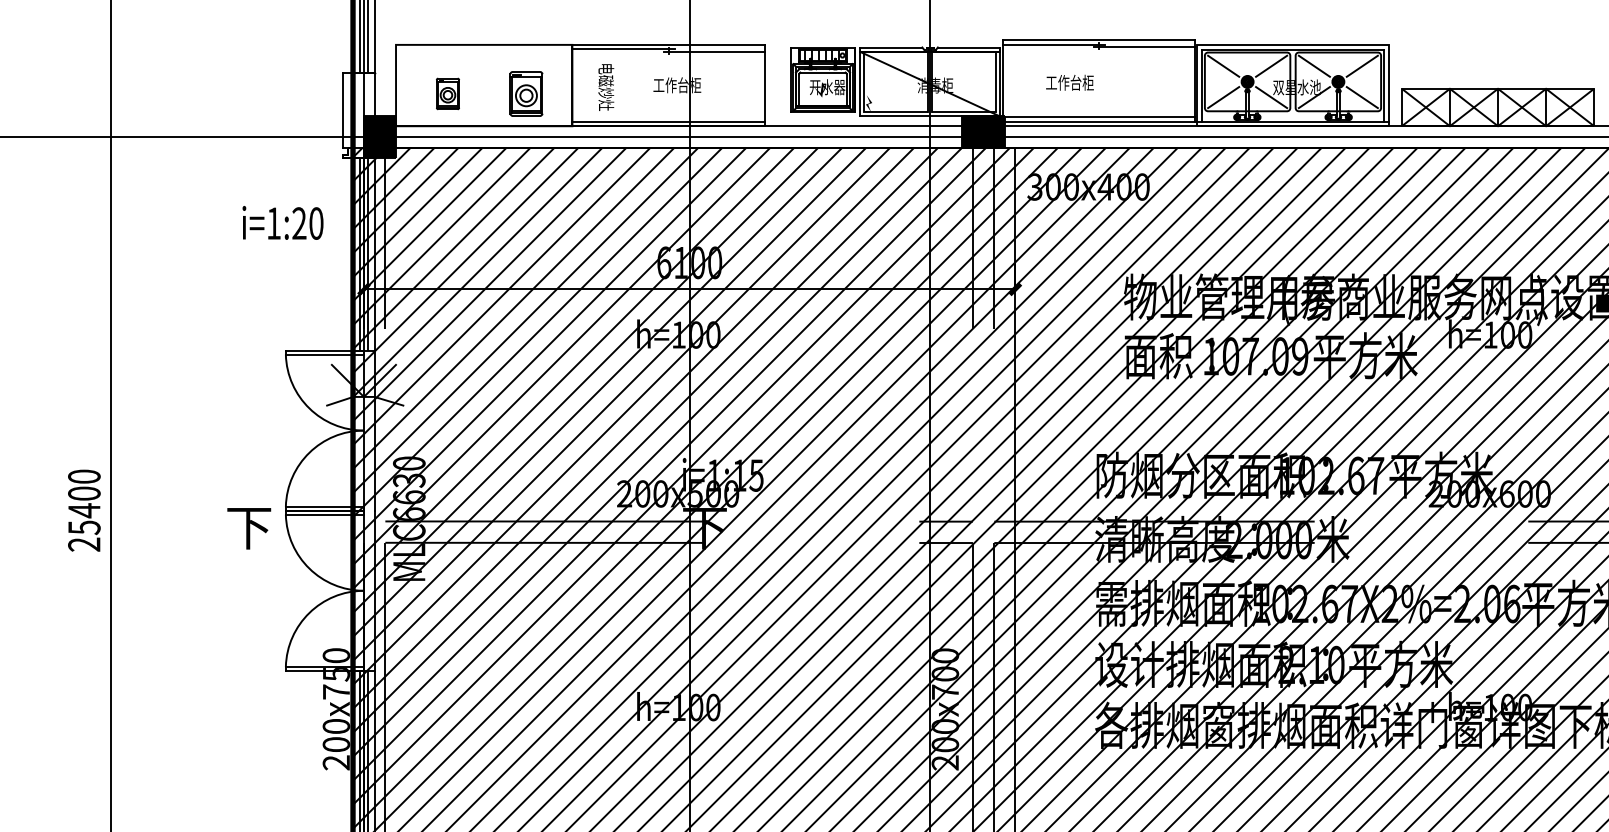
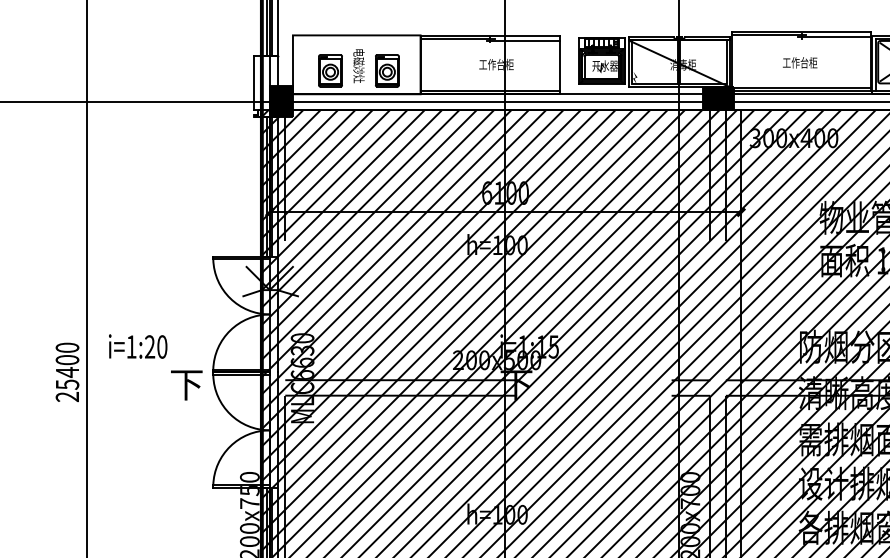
text: (1069, 82) -> (799, 62), moved
text: (606, 87) -> (359, 66), moved
part: (447, 93) -> (330, 70), size x1.43
text: (282, 222) -> (137, 346), moved

